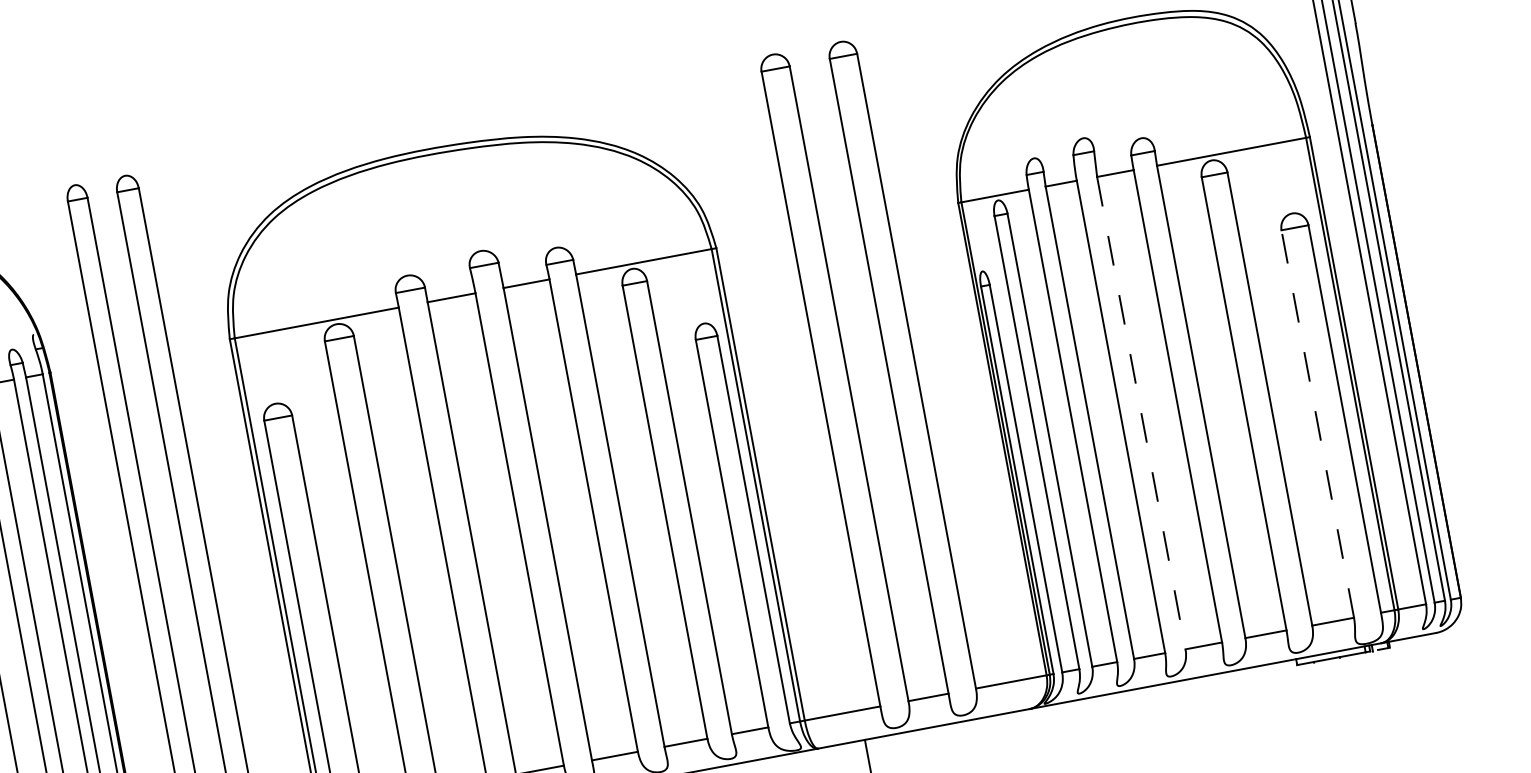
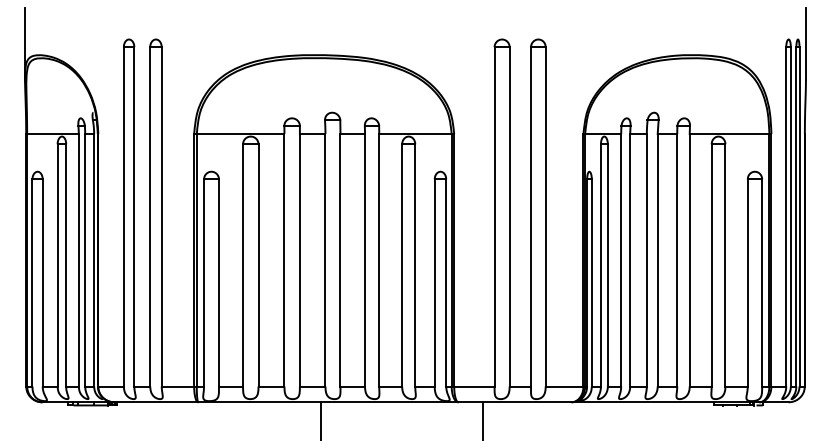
line: (1141, 413) -> (657, 260), dashed -> solid
line: (1317, 423) -> (747, 282), dashed -> solid

